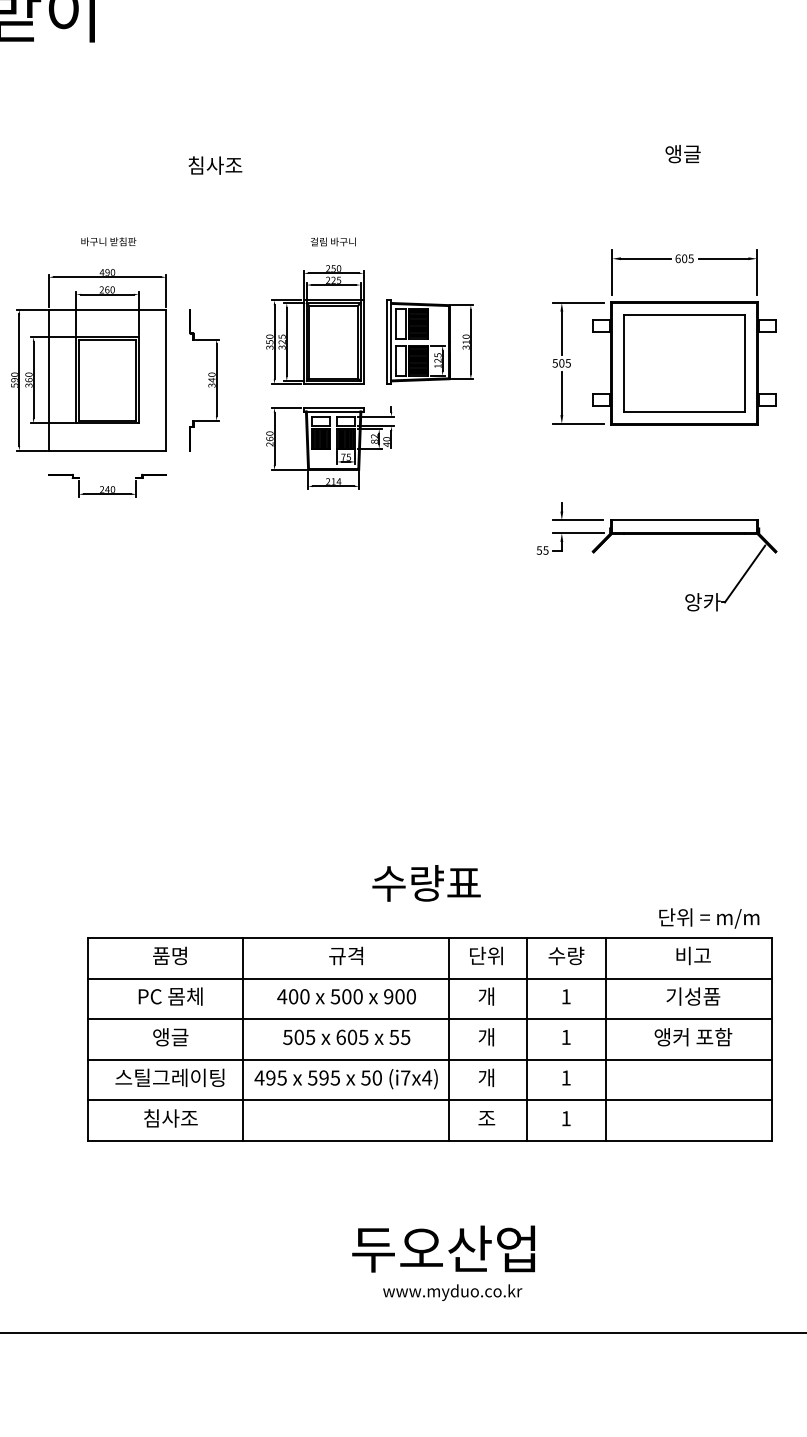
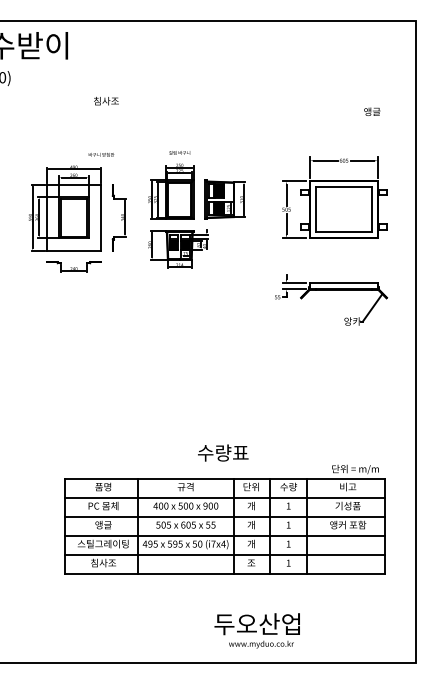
text: (683, 153) -> (372, 111), moved
text: (215, 164) -> (106, 100), moved
text: (108, 241) -> (101, 154), moved
text: (442, 1262) -> (256, 630), moved

